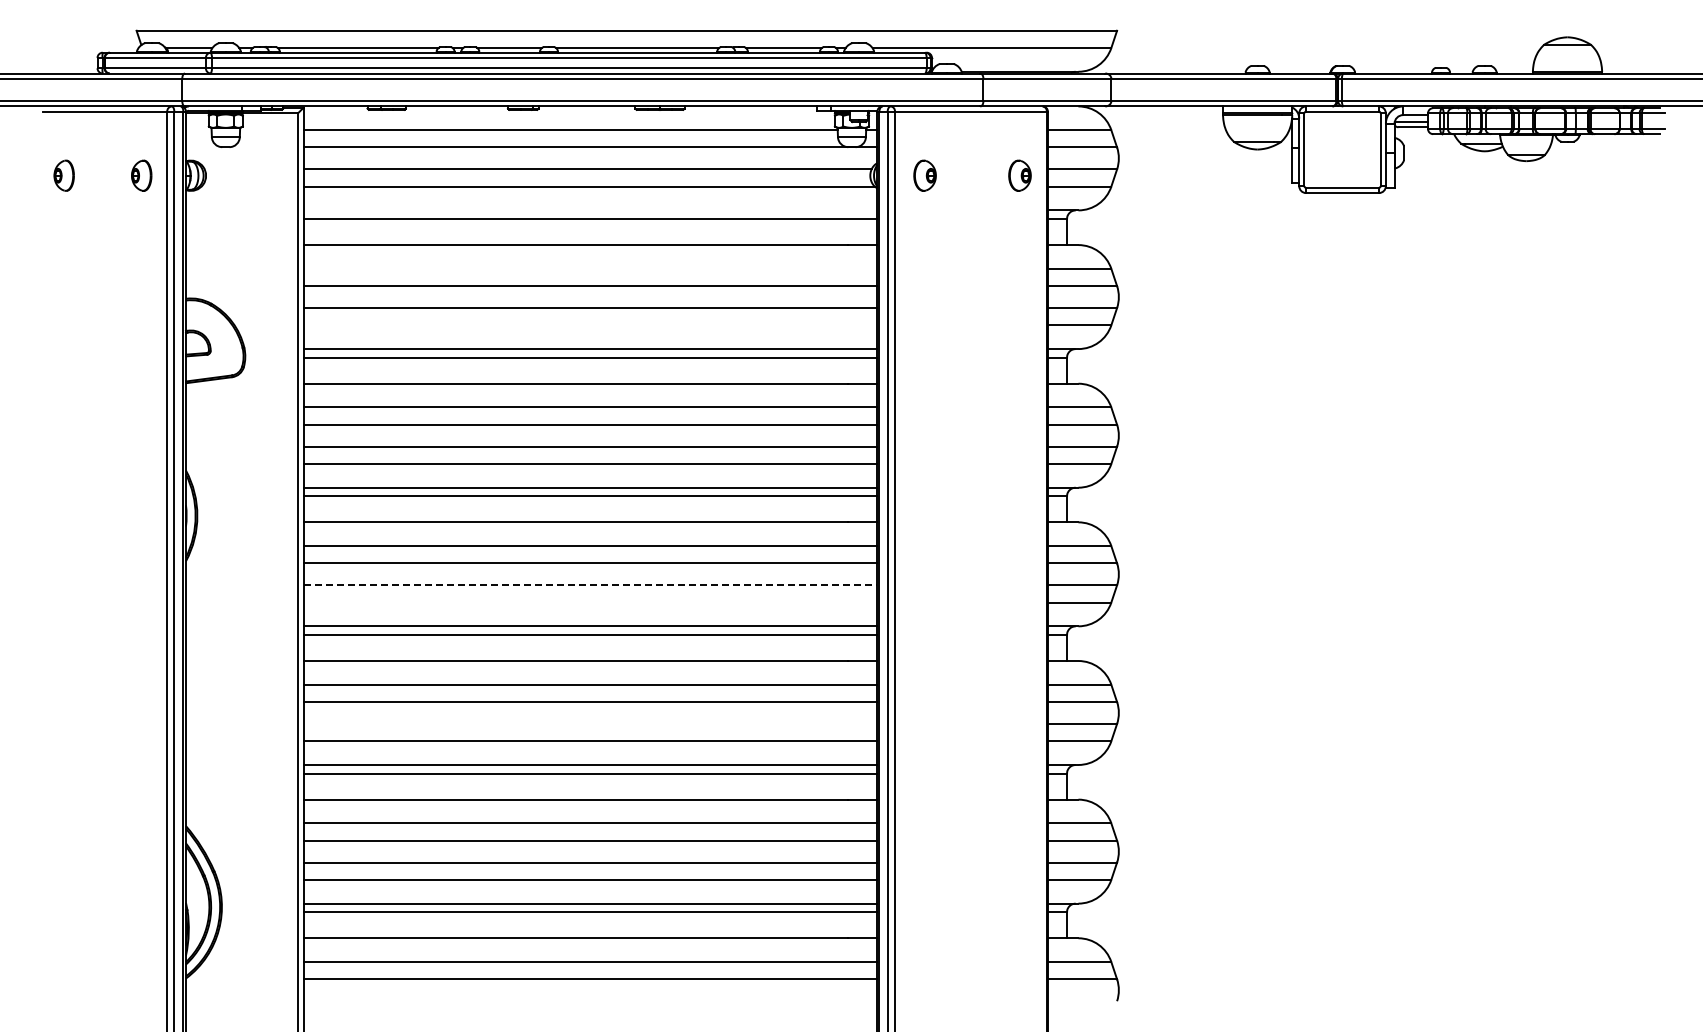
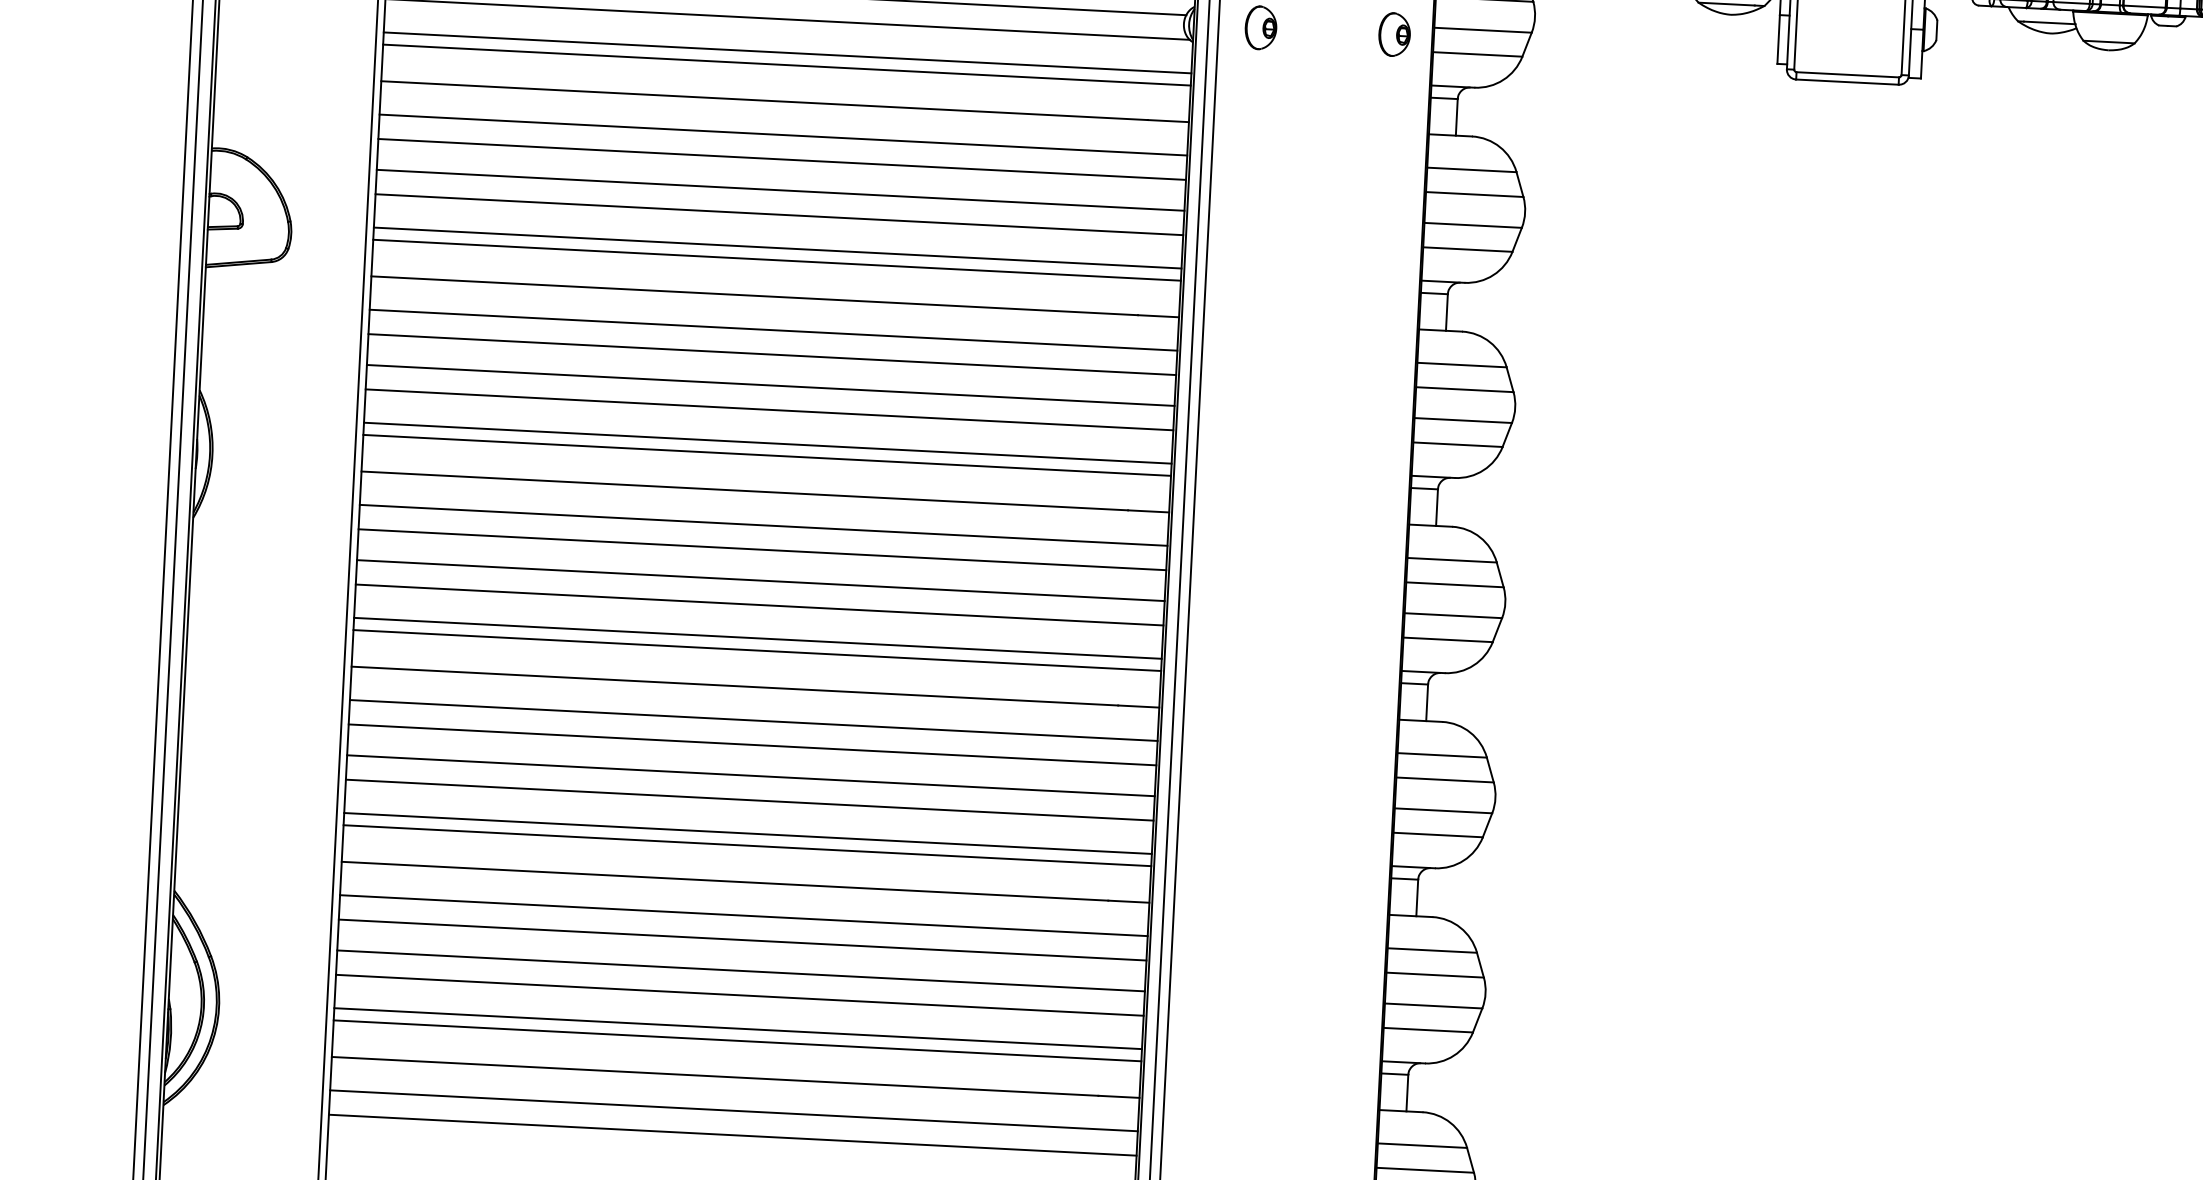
line: (590, 210) -> (787, 53), added
line: (590, 268) -> (783, 134), added
line: (590, 325) -> (779, 214), added
line: (590, 585) -> (760, 580), dashed -> solid
line: (590, 602) -> (759, 604), added
line: (590, 723) -> (751, 775), added

